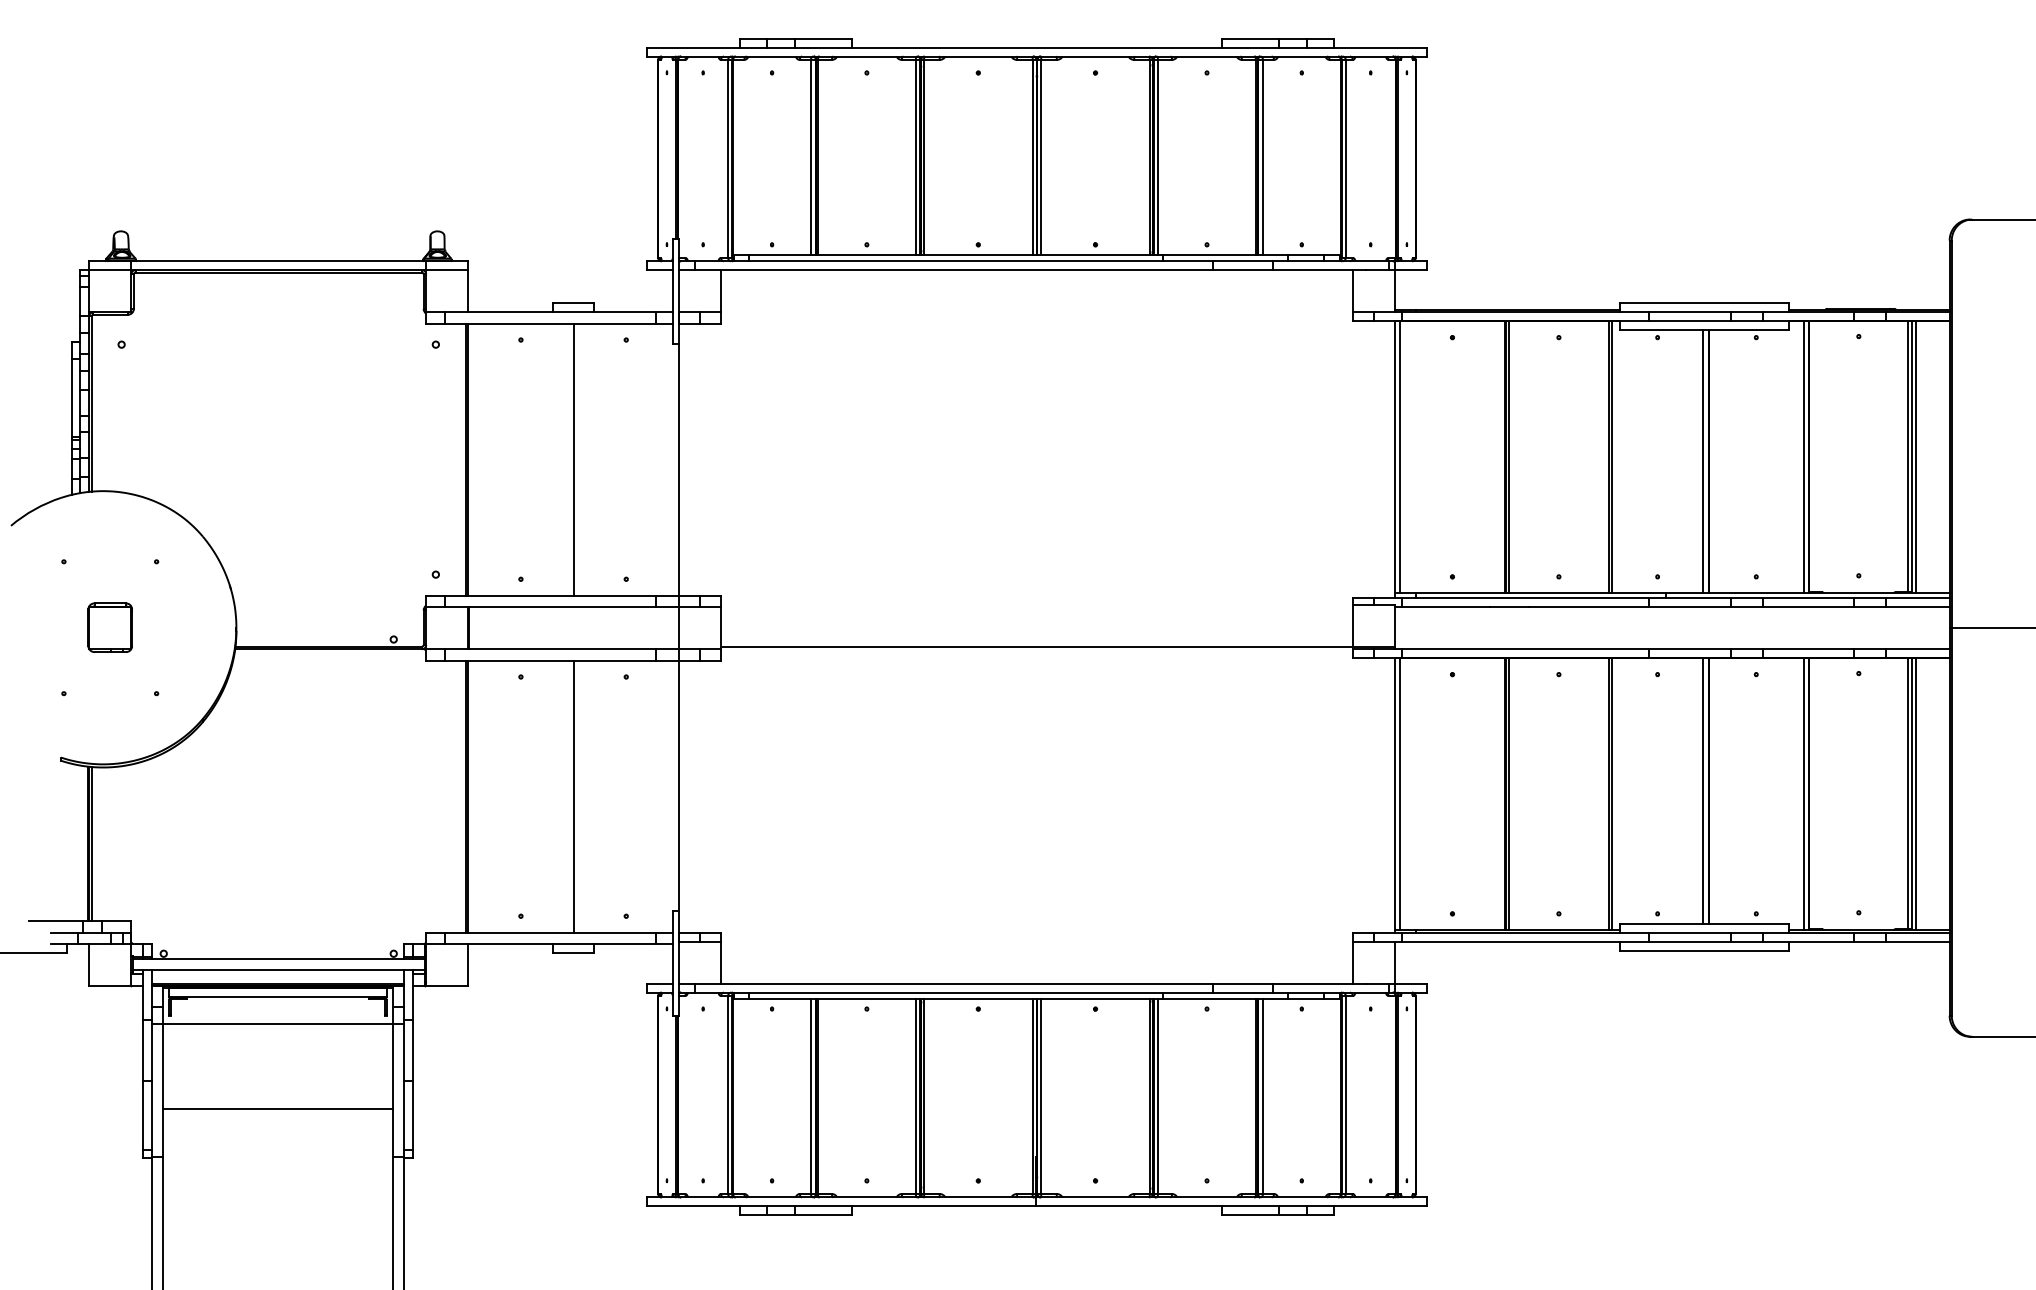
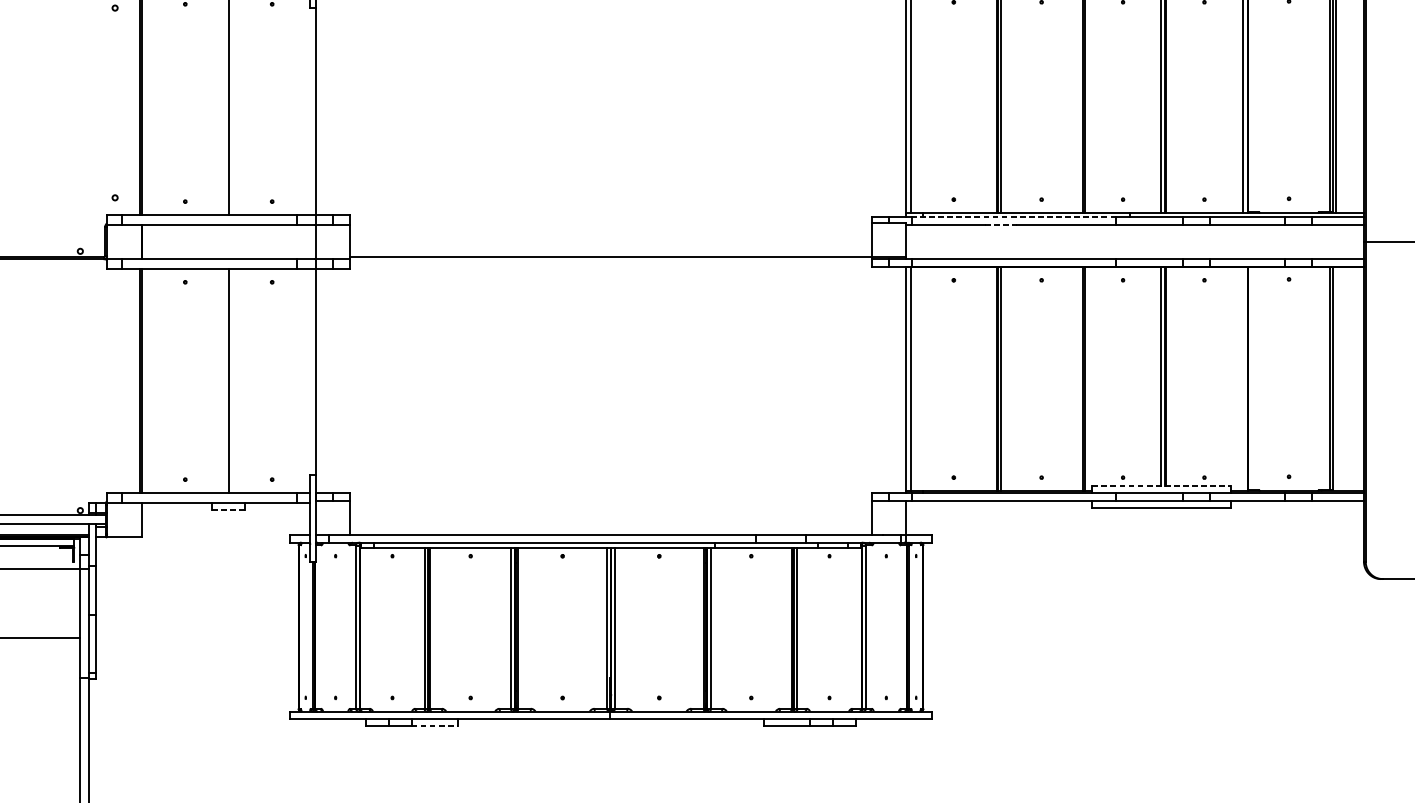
line: (1525, 598) -> (1014, 217), solid -> dashed
line: (1510, 607) -> (1001, 224), solid -> dashed
line: (1803, 794) -> (1243, 379), removed
line: (1915, 794) -> (1335, 379), removed
line: (1705, 923) -> (1162, 485), solid -> dashed
line: (574, 952) -> (229, 509), solid -> dashed
line: (824, 1215) -> (435, 726), solid -> dashed

